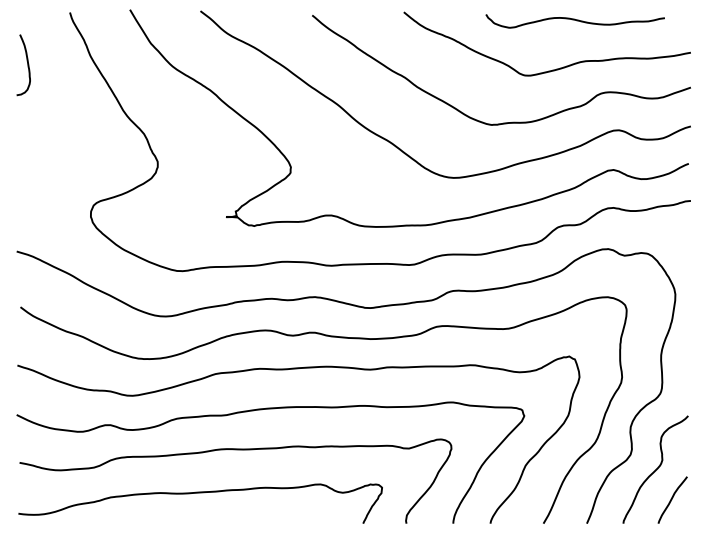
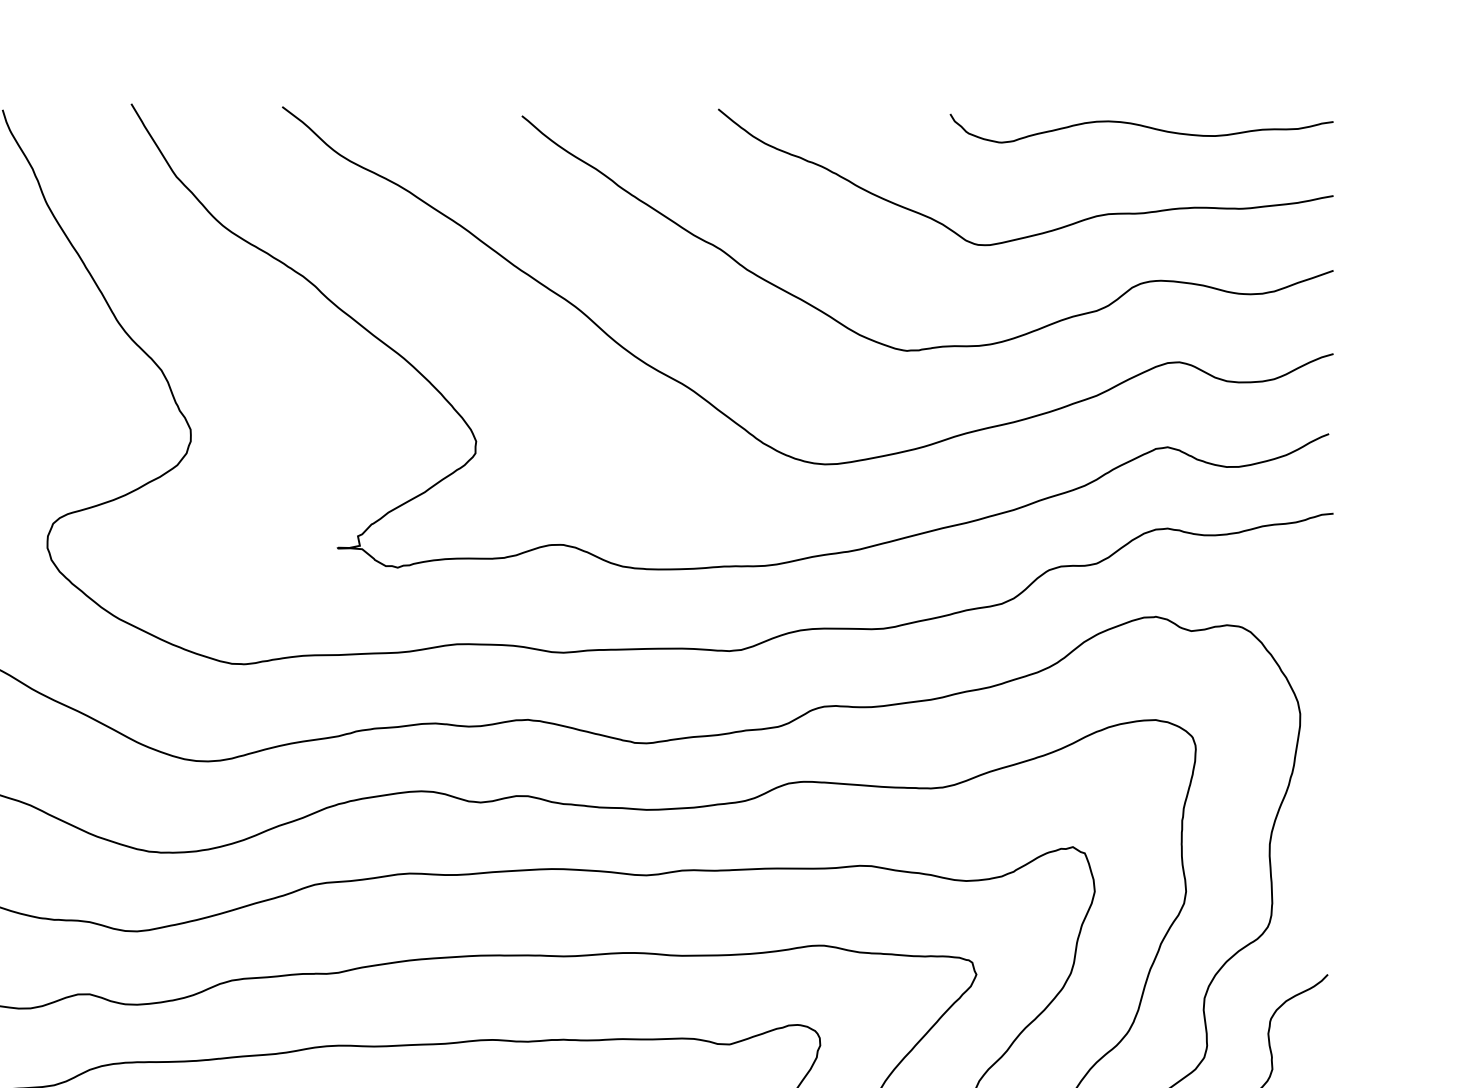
curve: (574, 20) -> (1139, 126), moved

